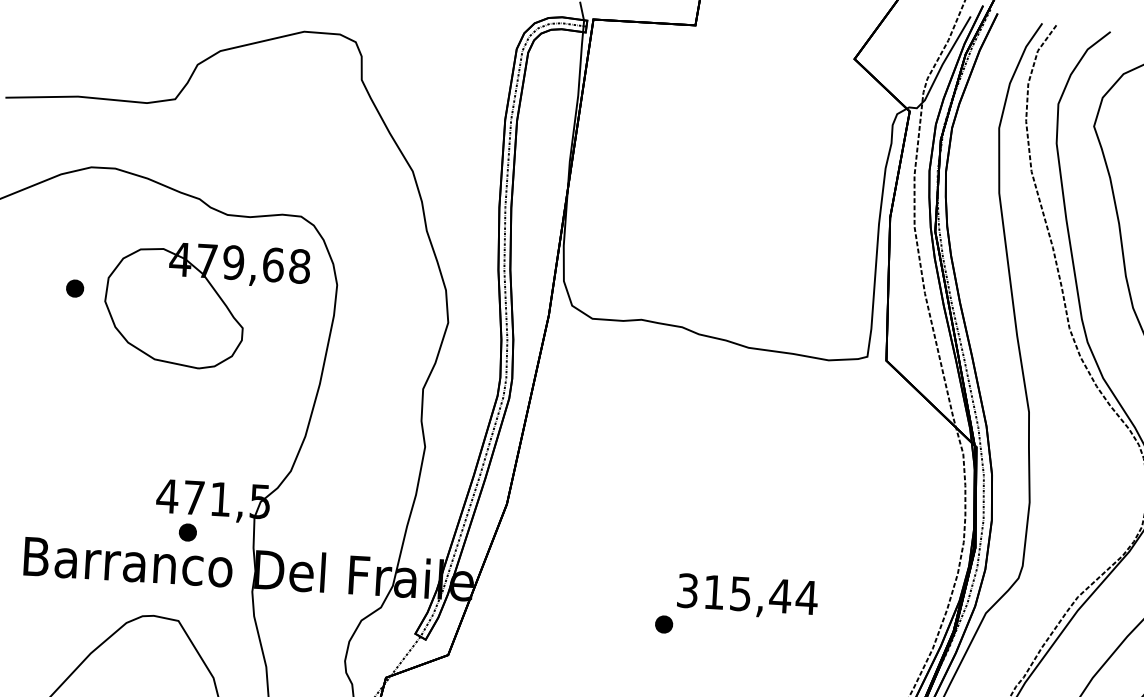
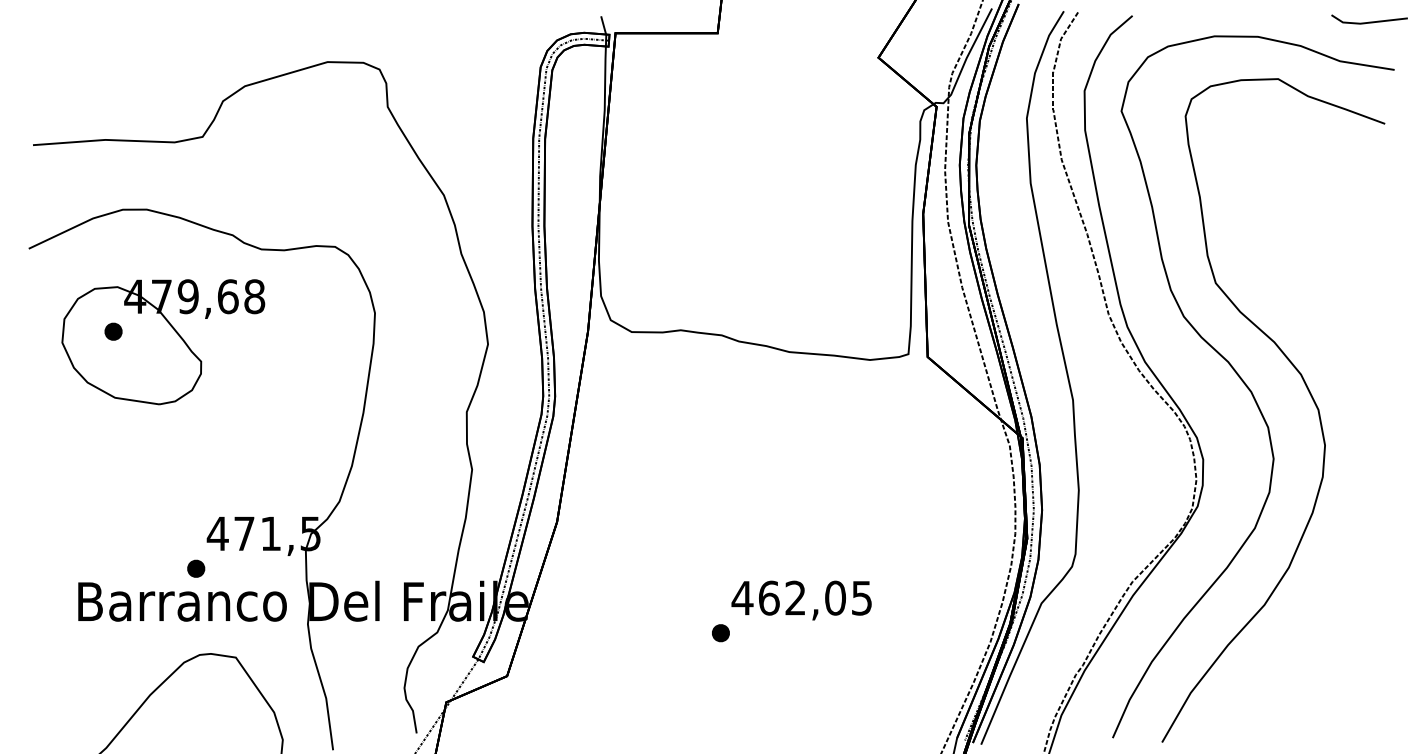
part: (206, 306) -> (163, 342), moved
part: (188, 532) -> (196, 568), moved
text: (746, 593) -> (801, 597), 315,44 -> 462,05

